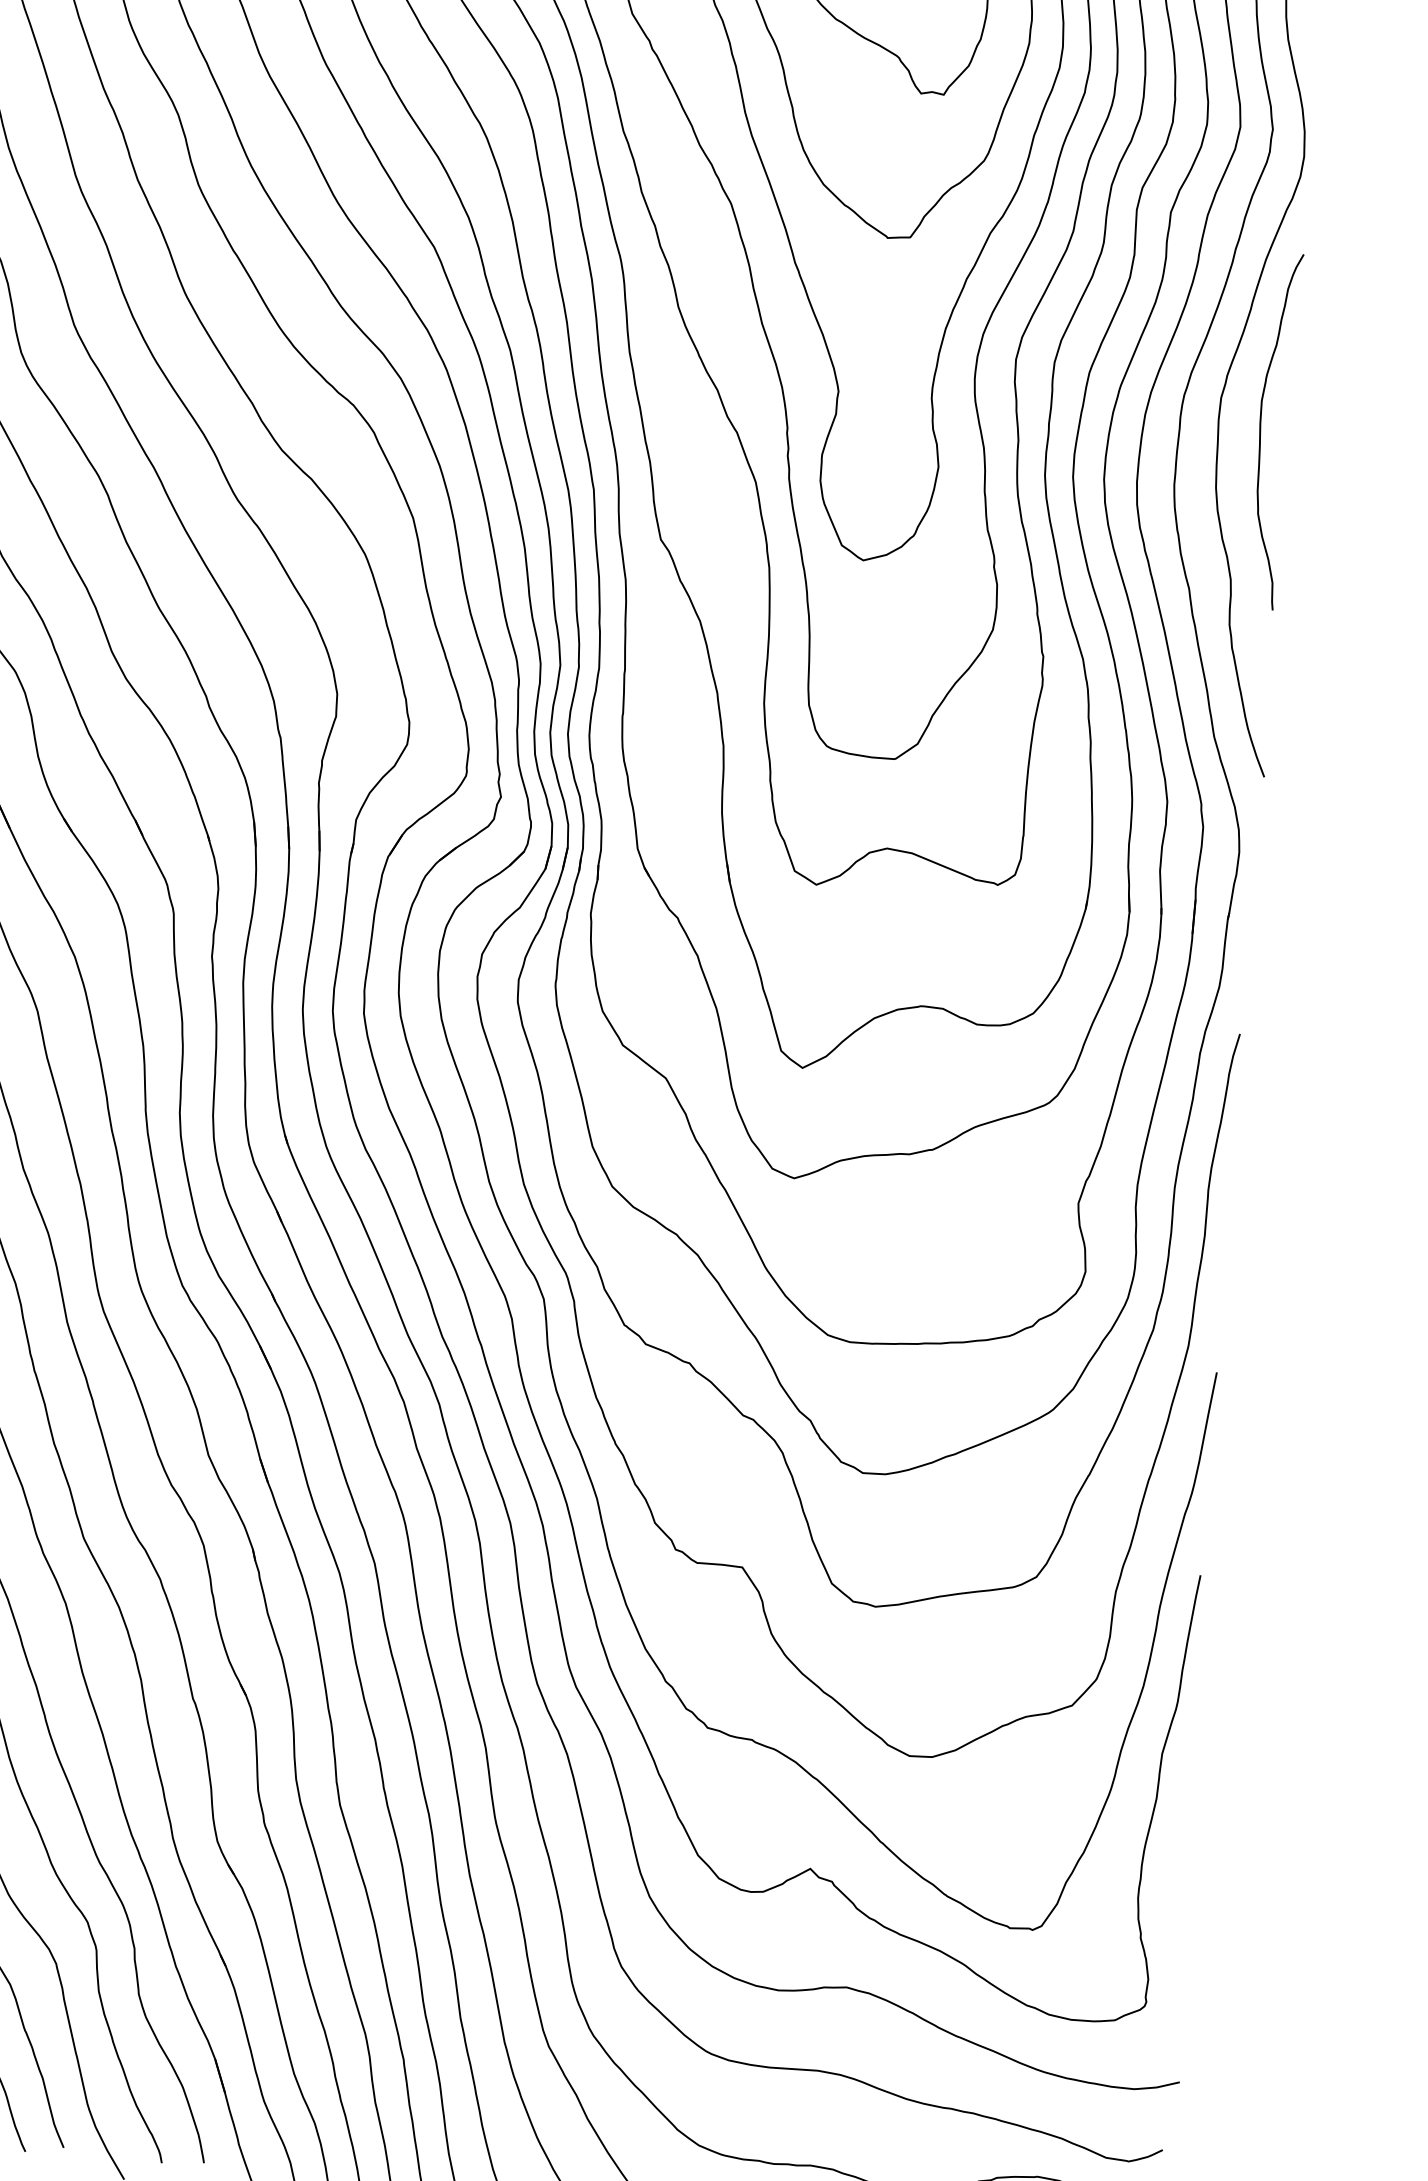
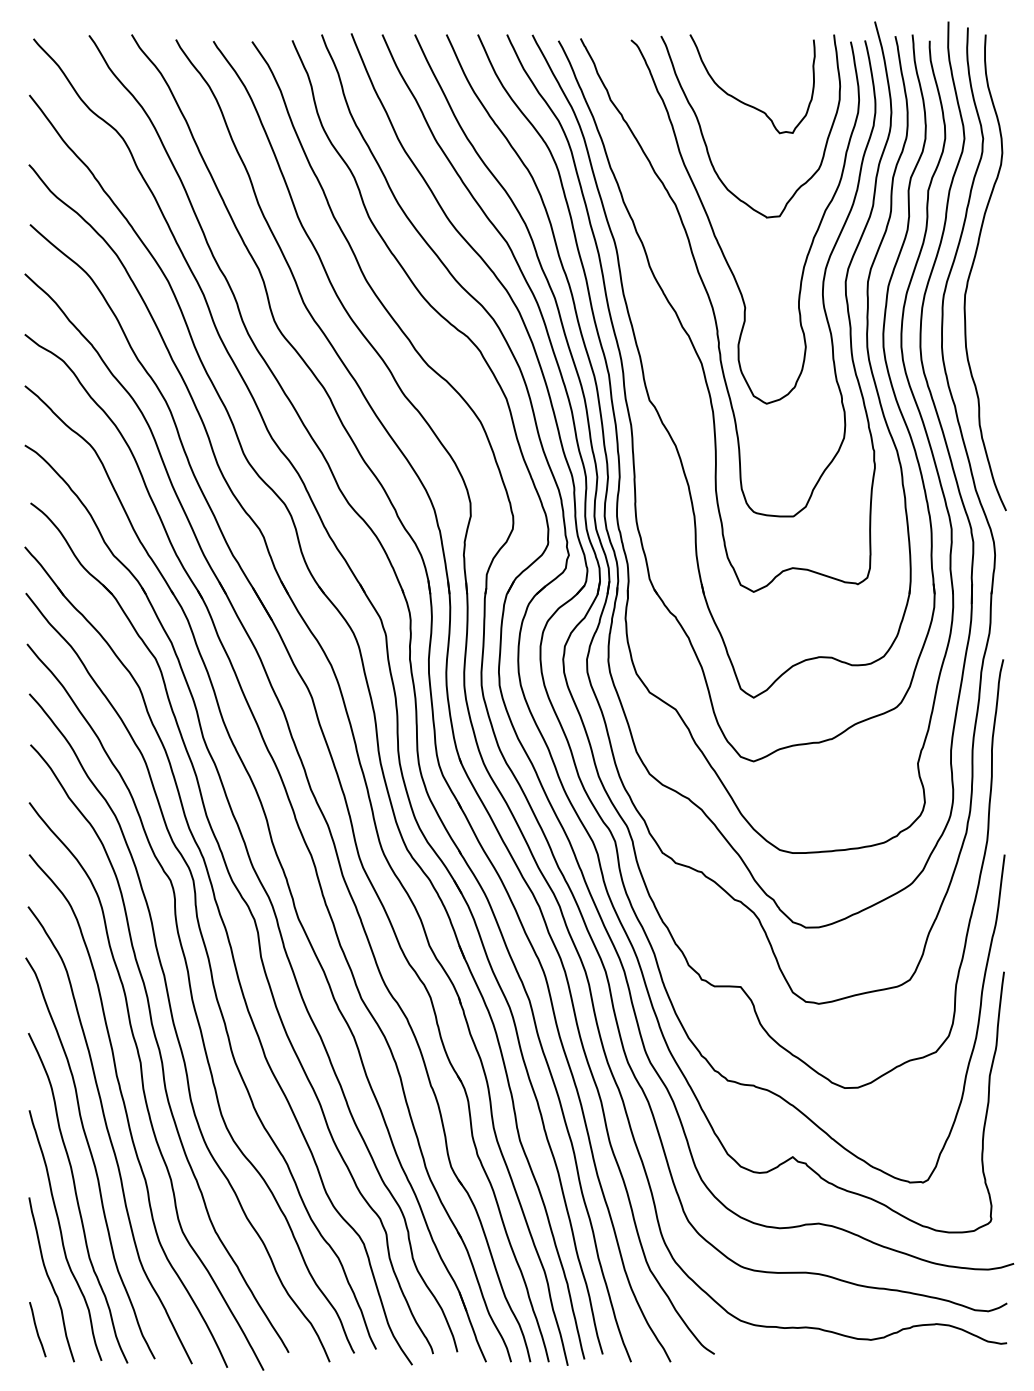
curve: (1261, 429) -> (989, 311), removed

